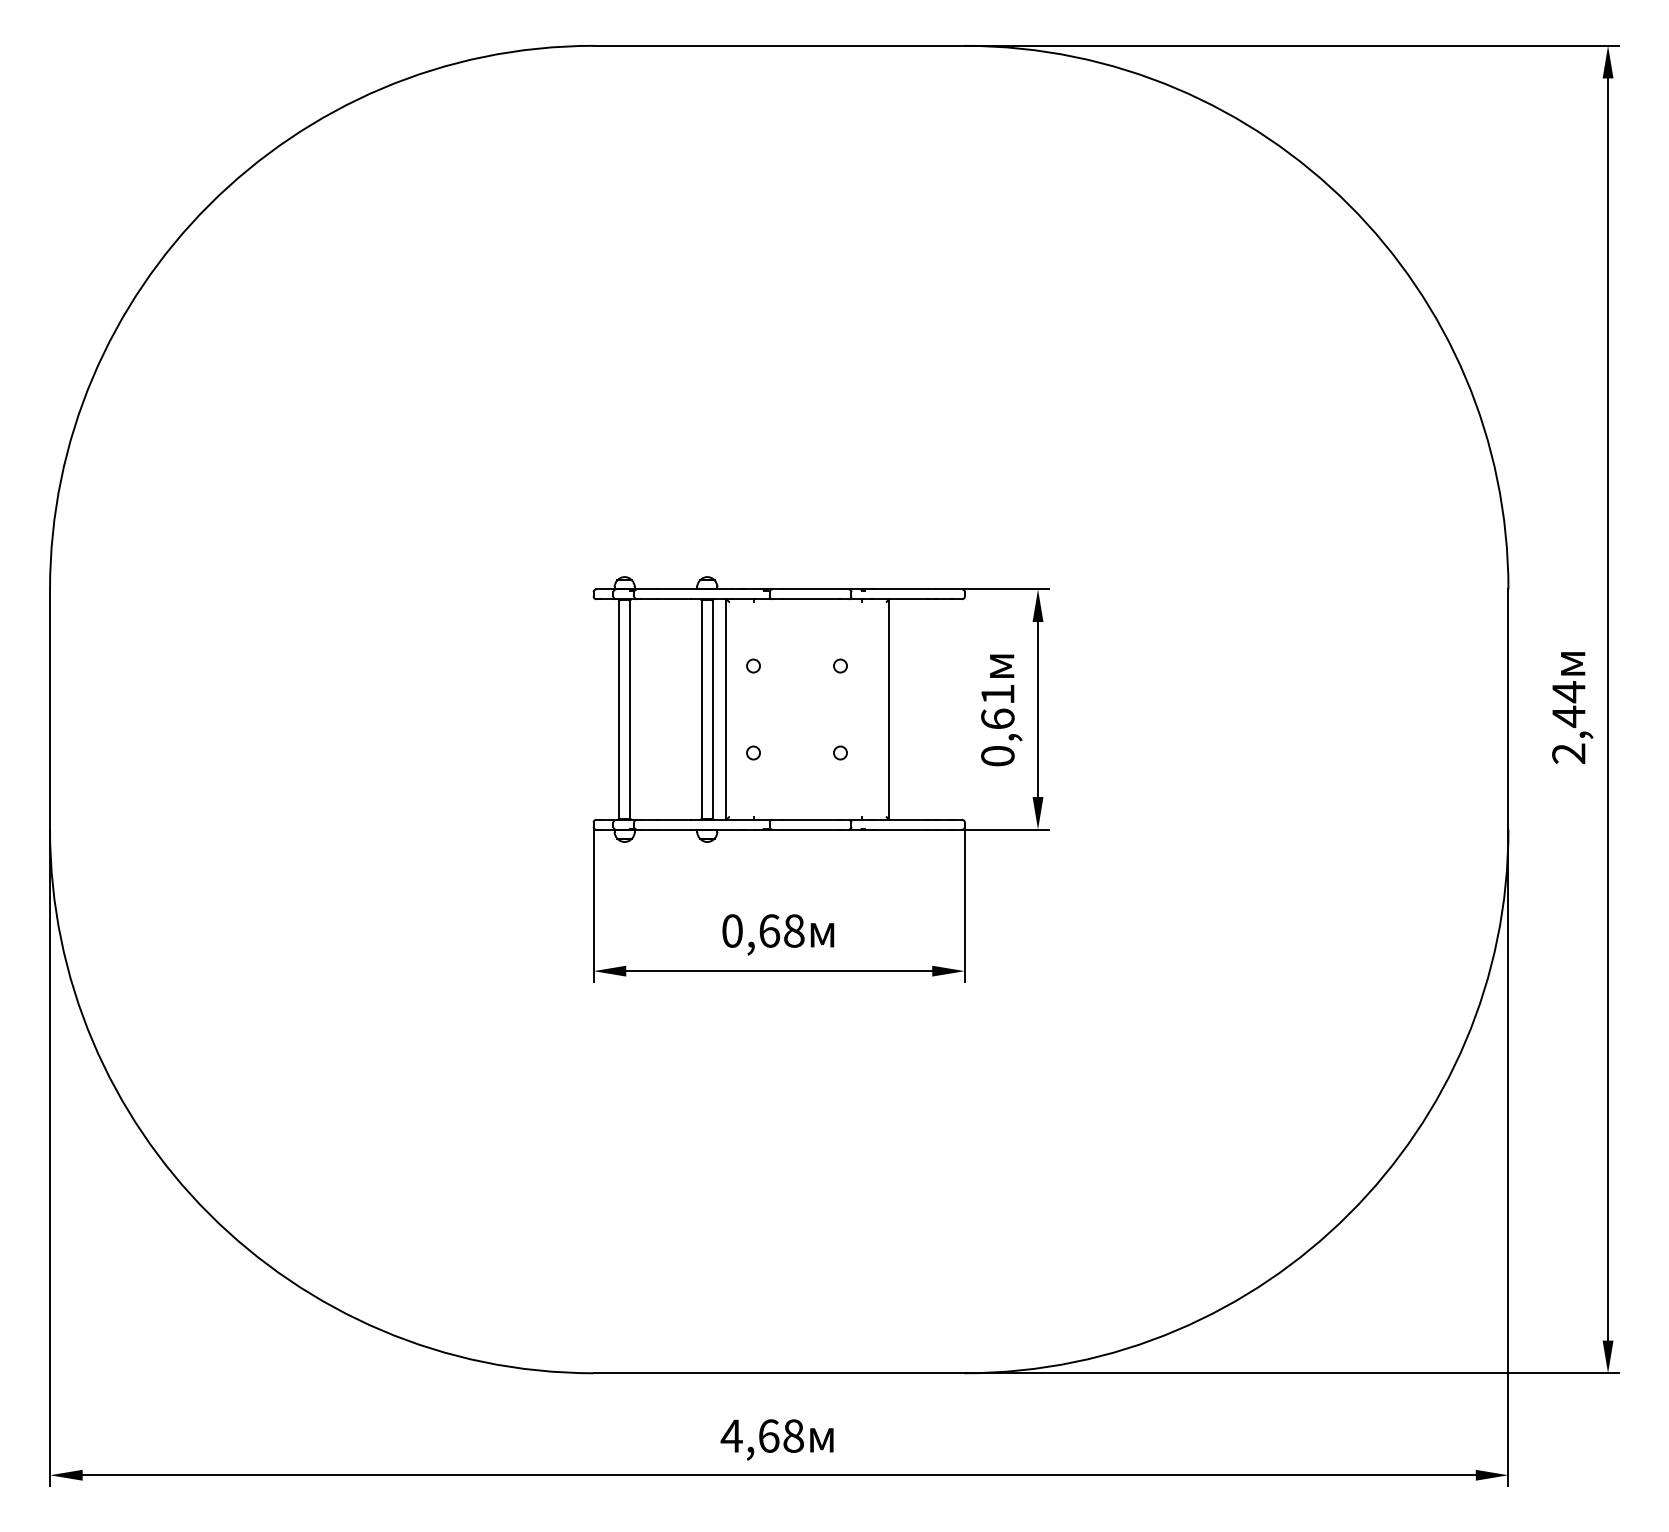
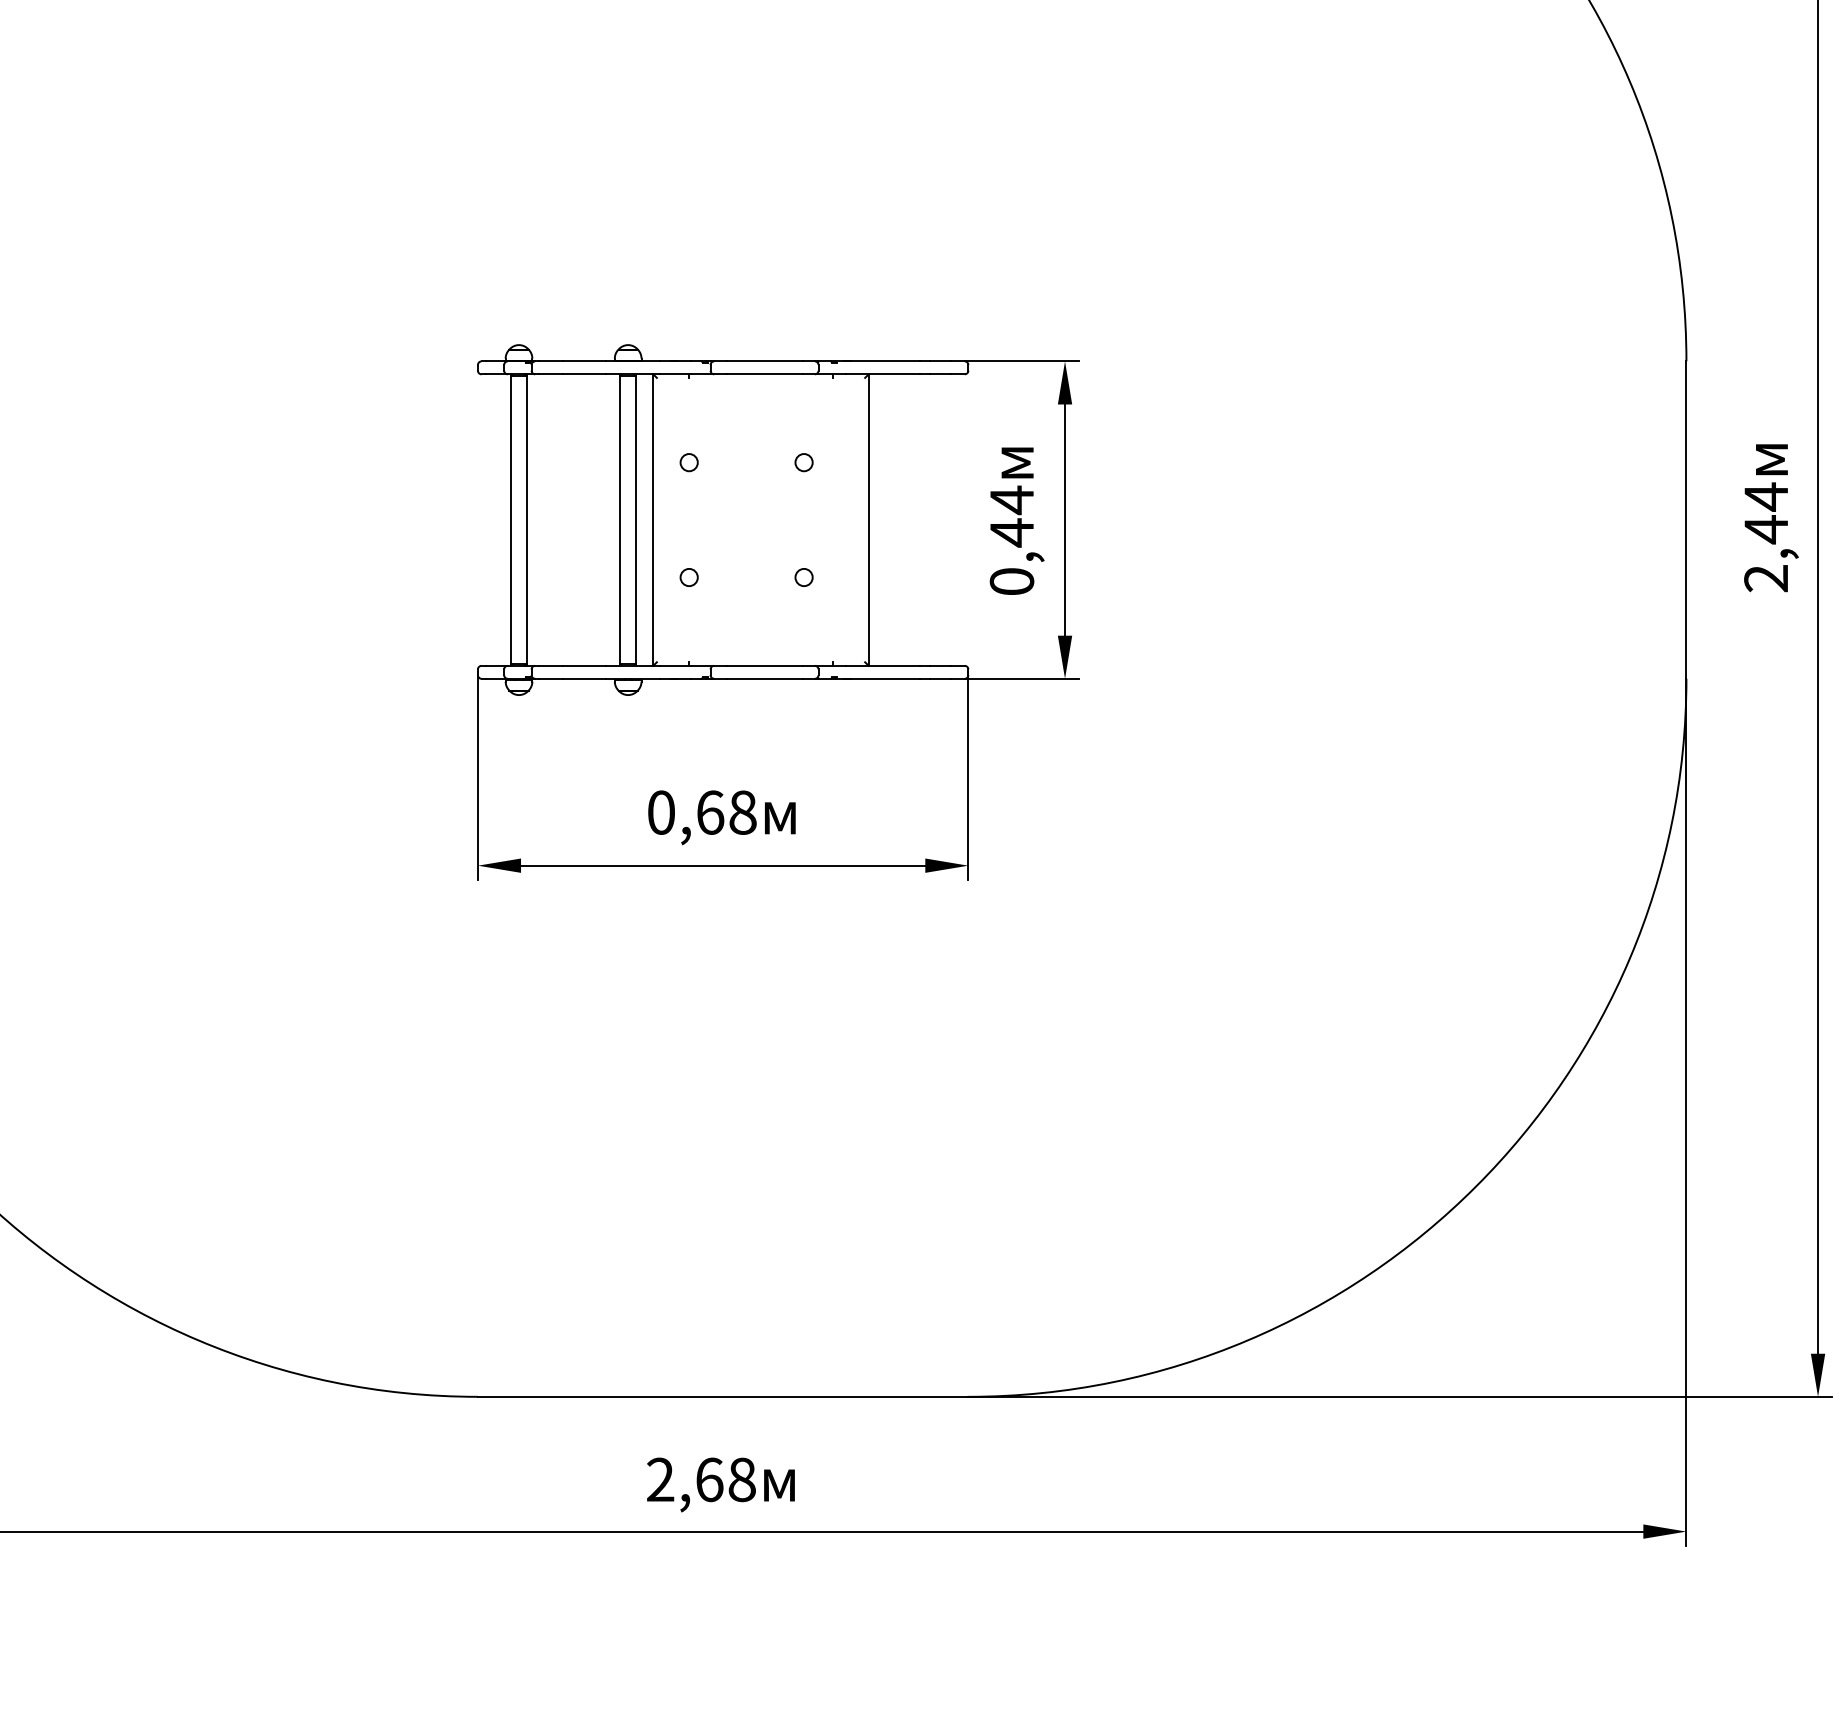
text: (997, 706) -> (1011, 516), 0,61 -> 0,44
text: (731, 1435) -> (660, 1479), 4,68 -> 2,68

